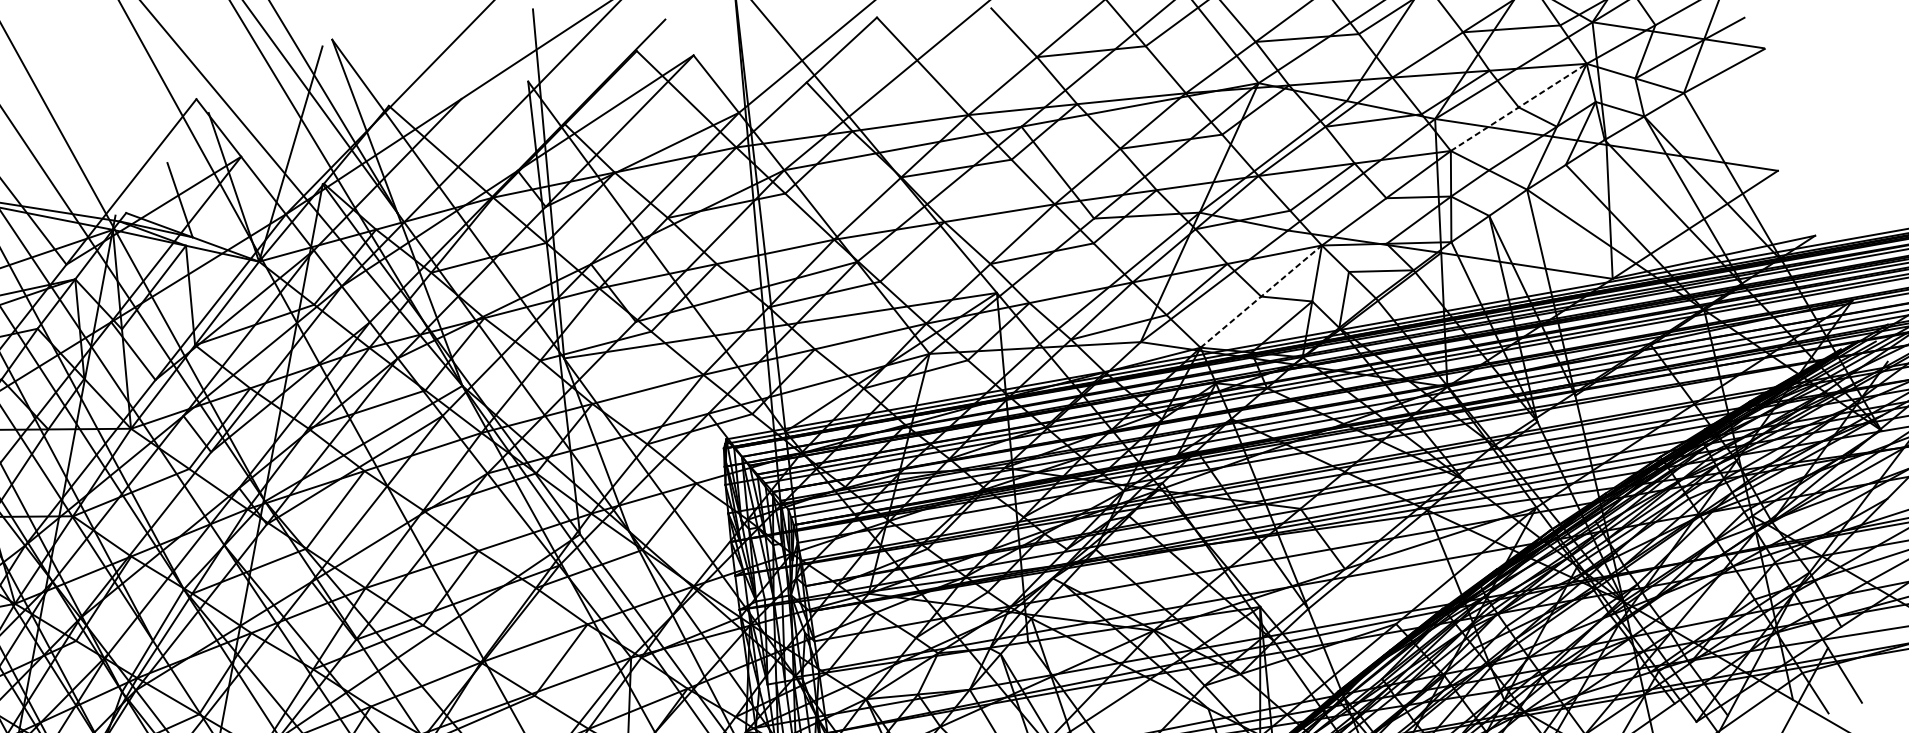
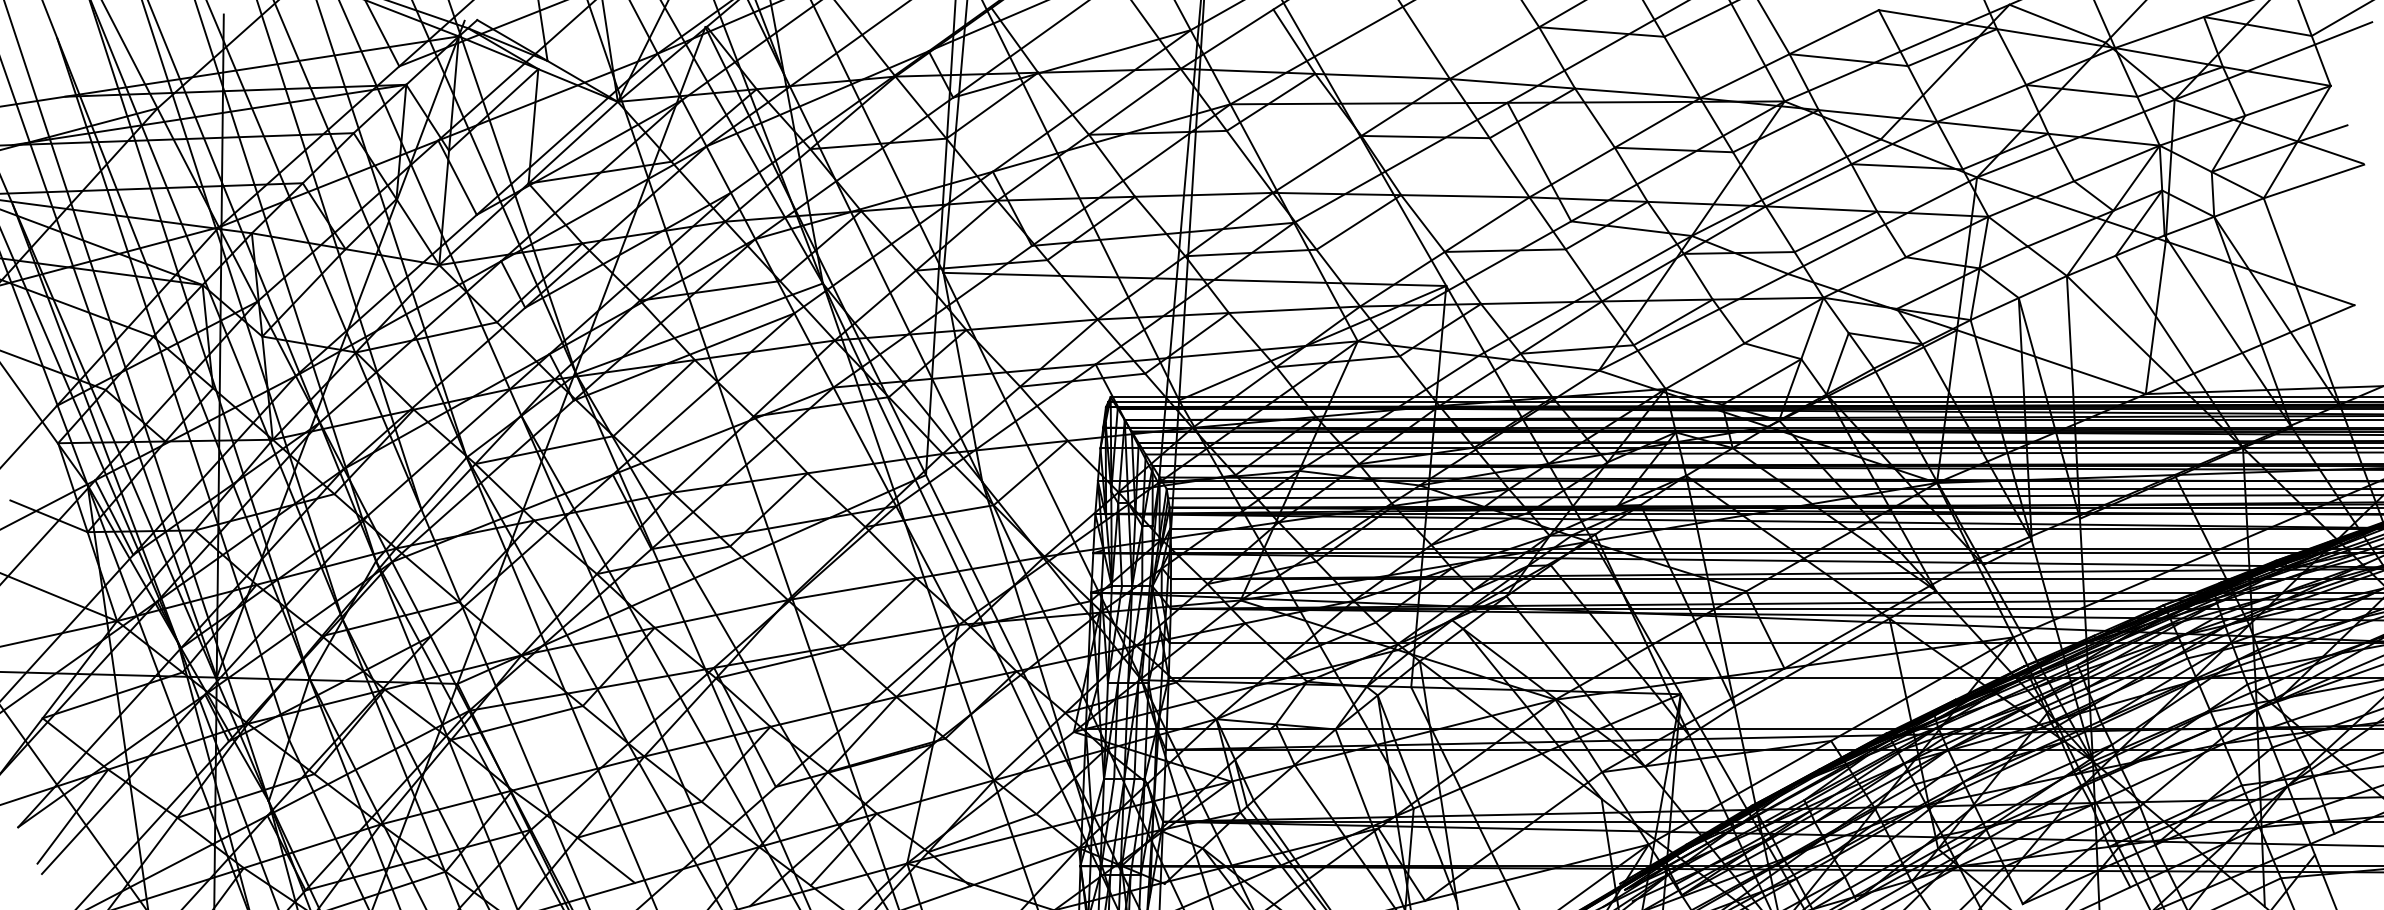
line: (1519, 107) -> (2074, 181), dashed -> solid
line: (1261, 296) -> (1744, 343), dashed -> solid

